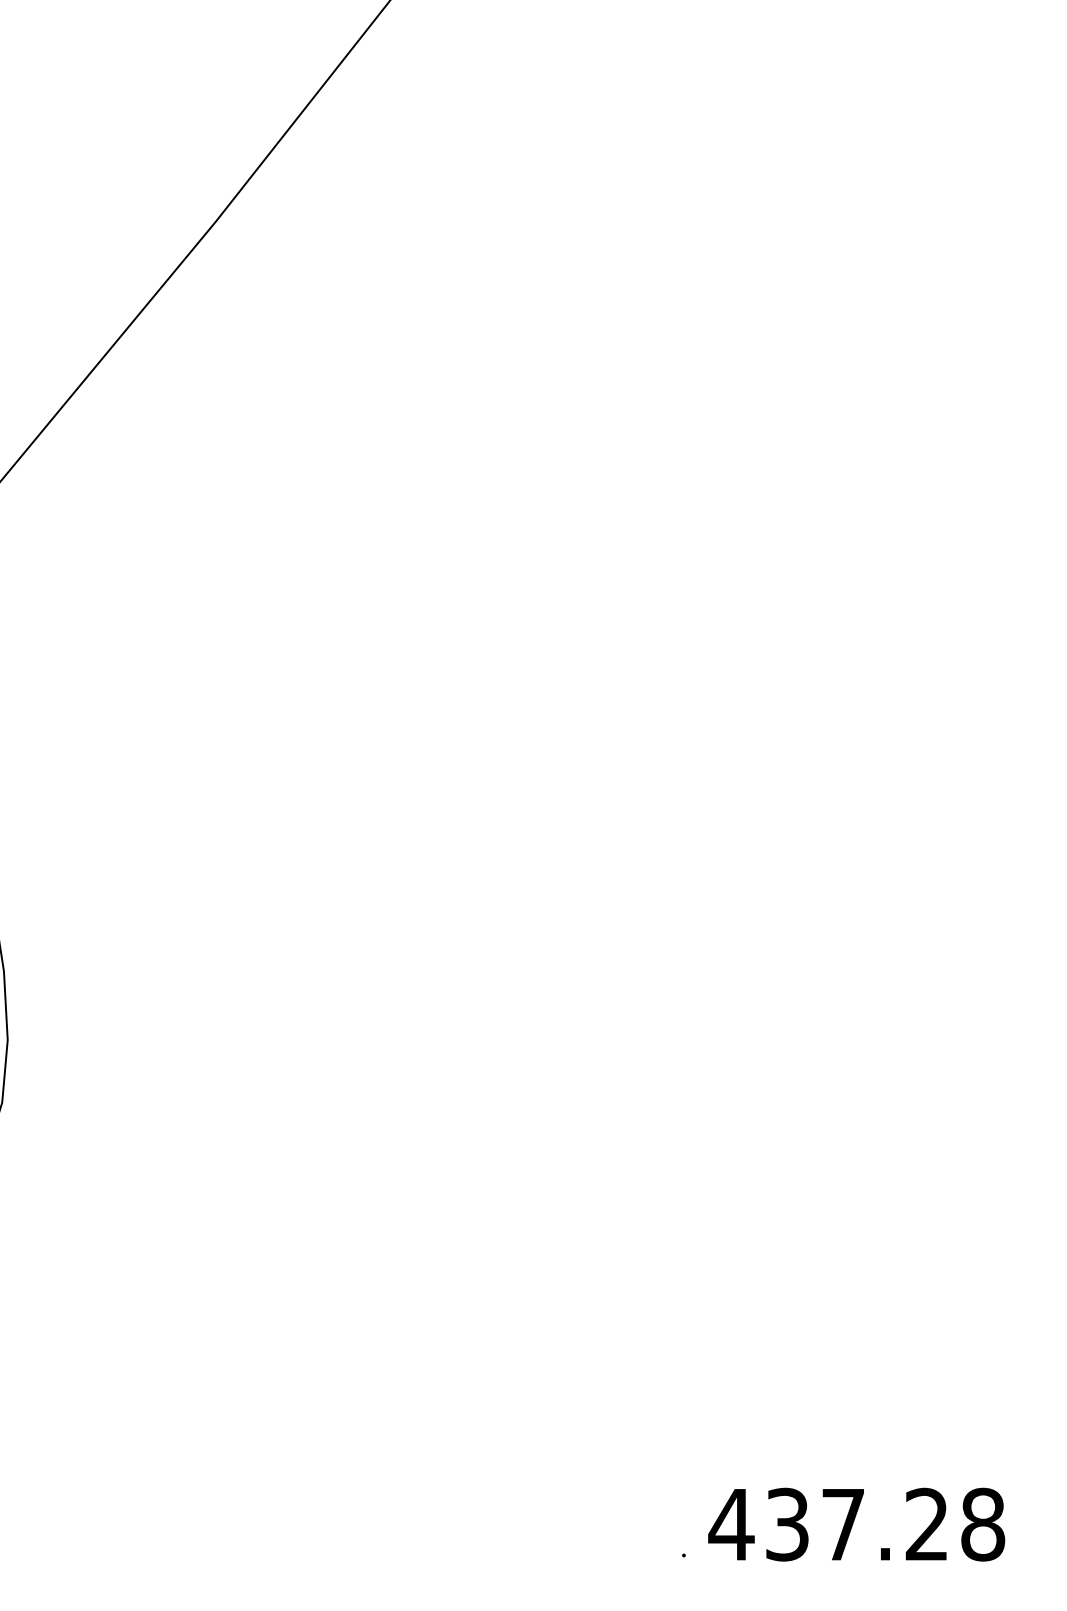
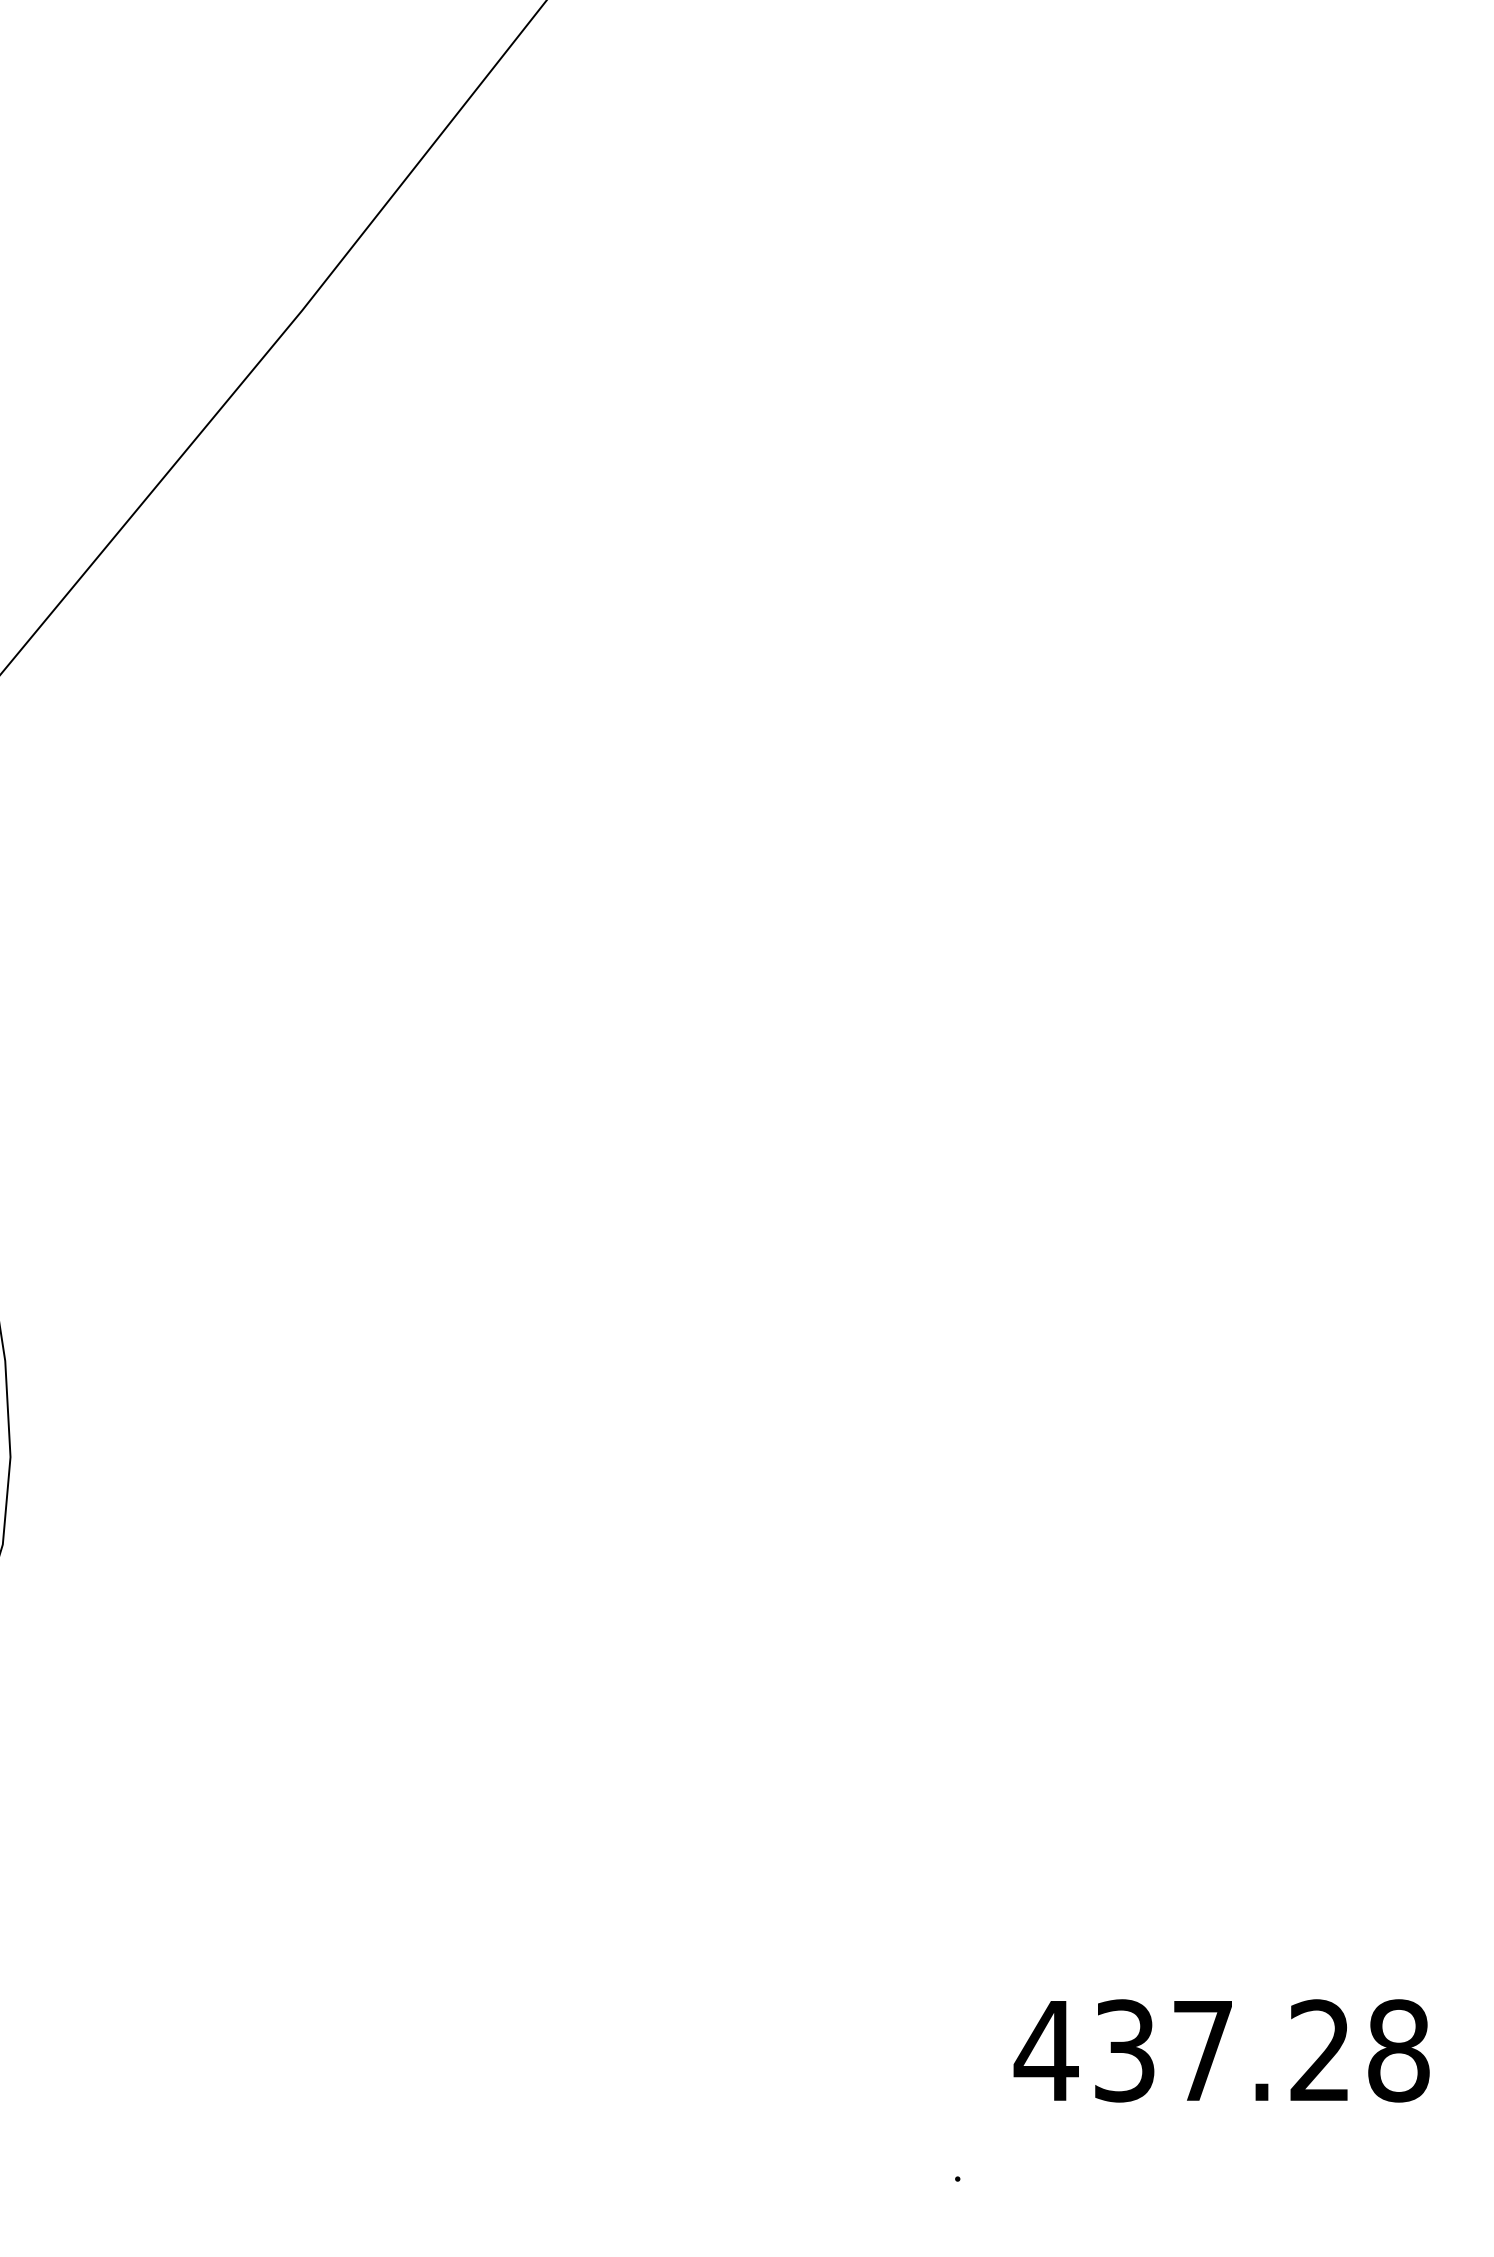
text: (856, 1524) -> (1221, 2050), moved

